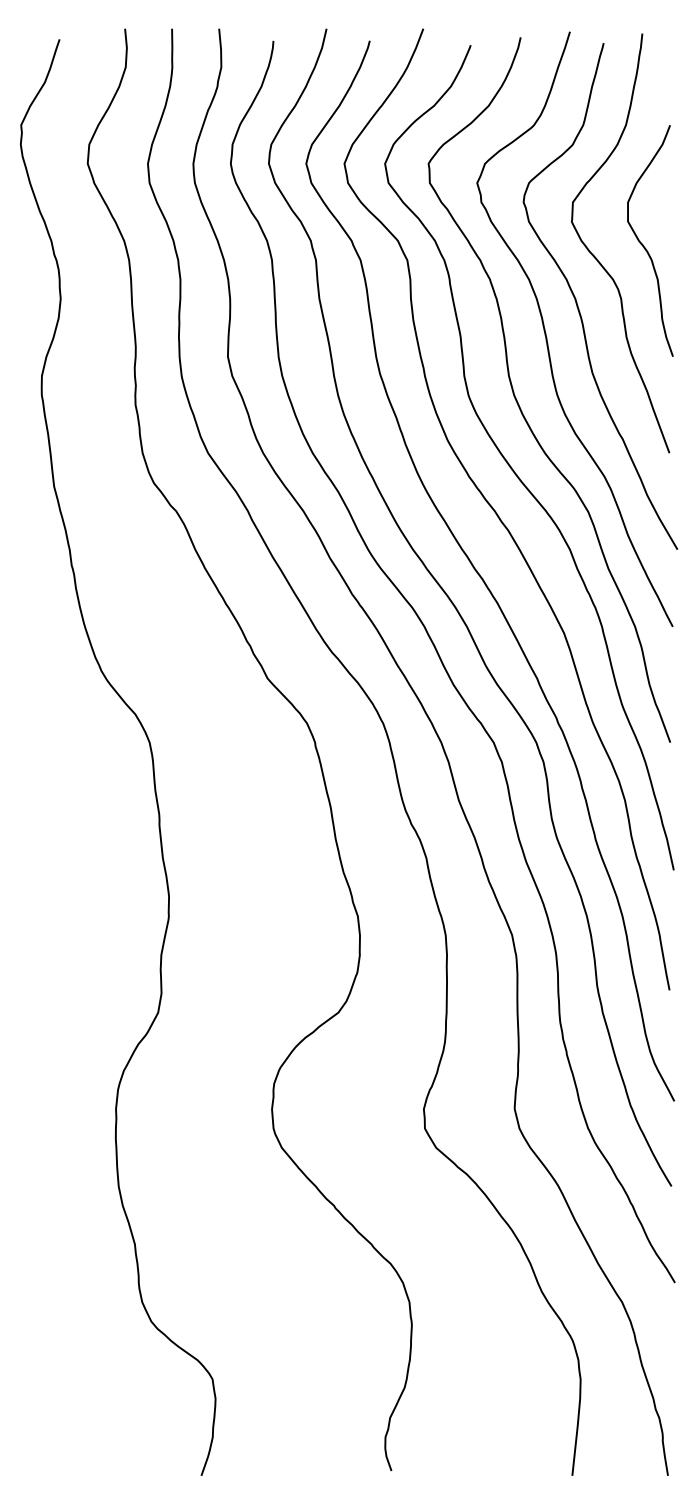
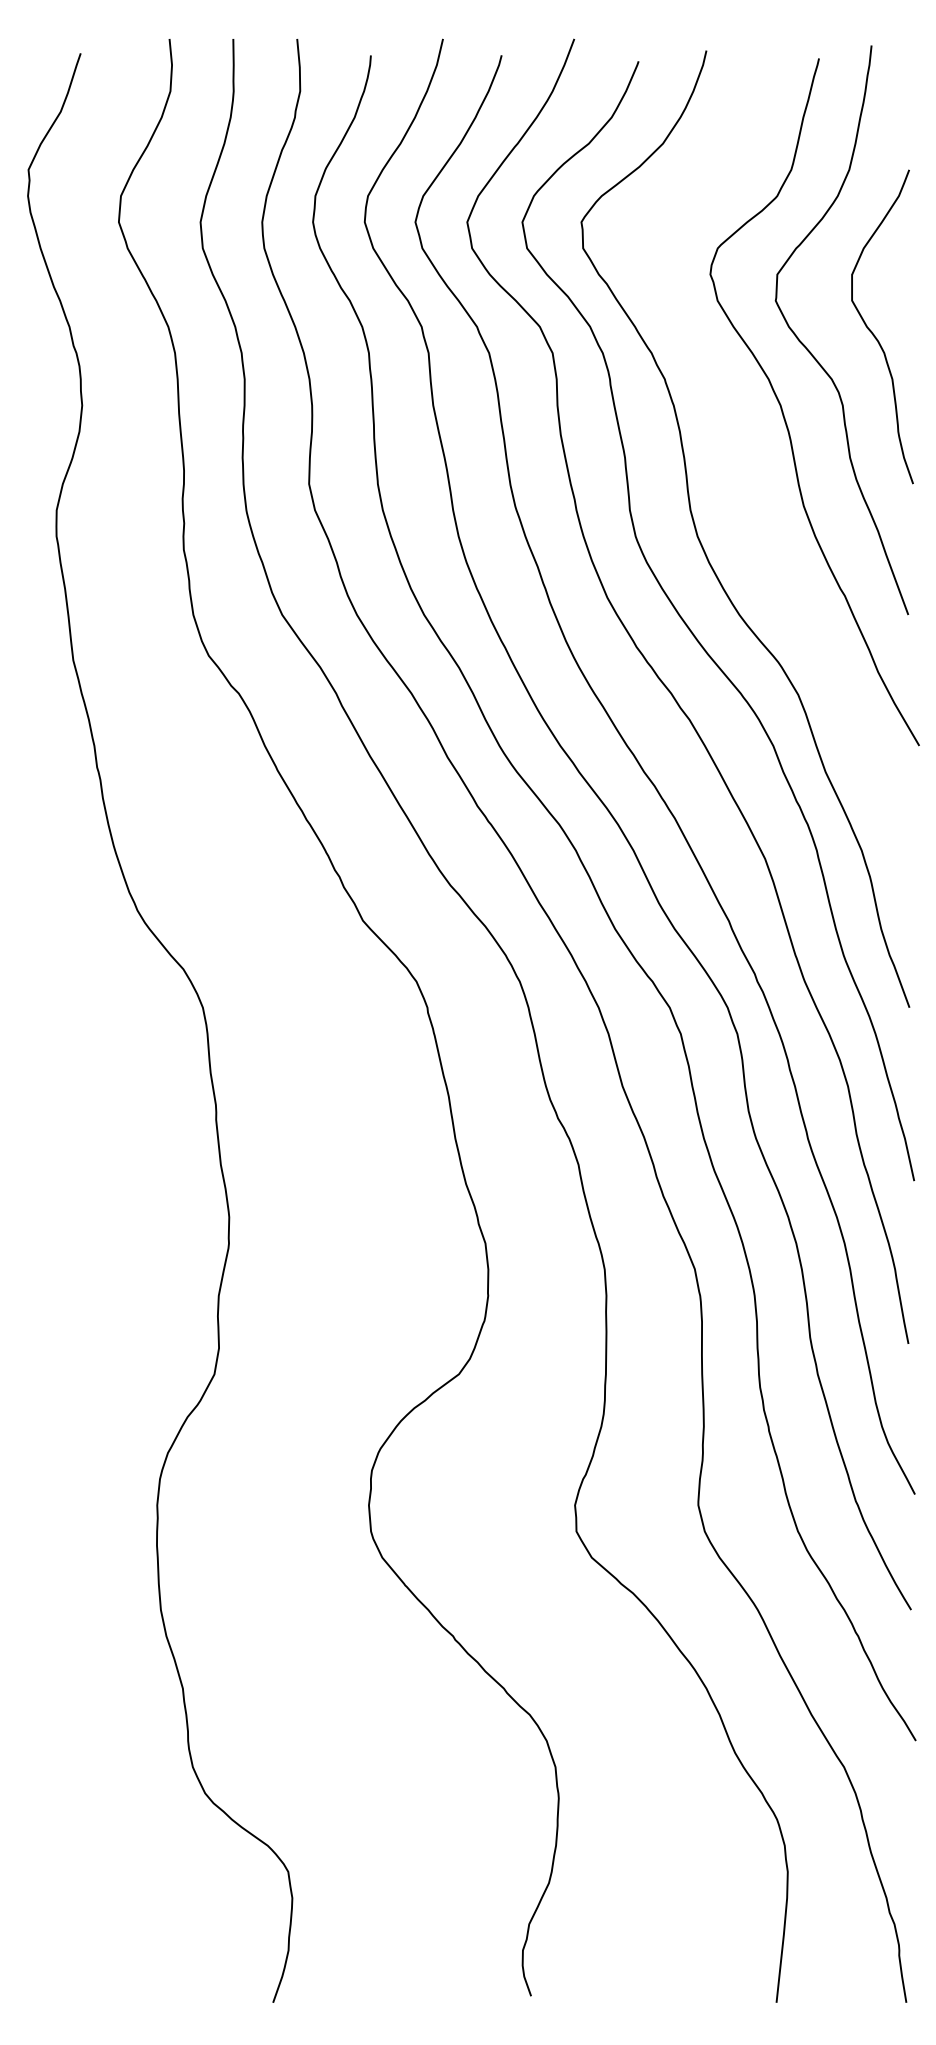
curve: (546, 333) -> (741, 452), removed

